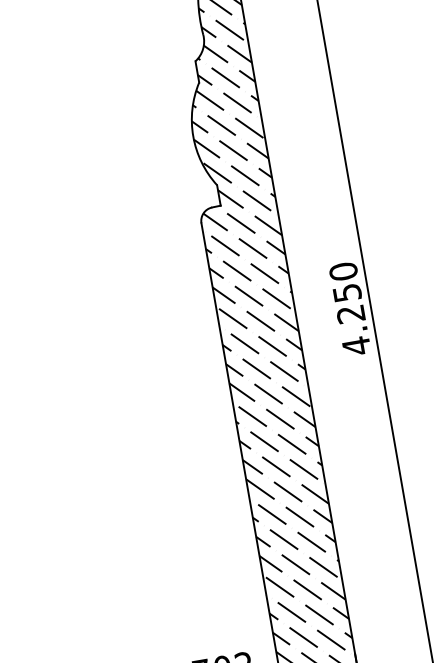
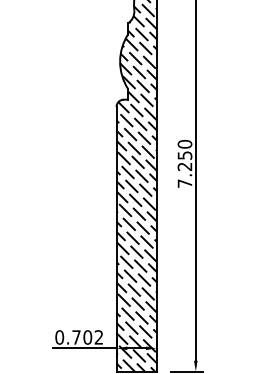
text: (355, 346) -> (184, 183), 4.250 -> 7.250

